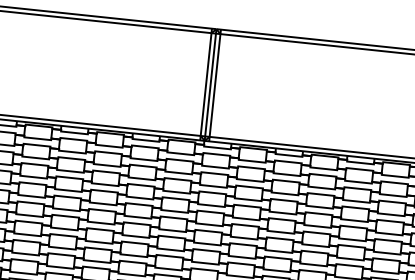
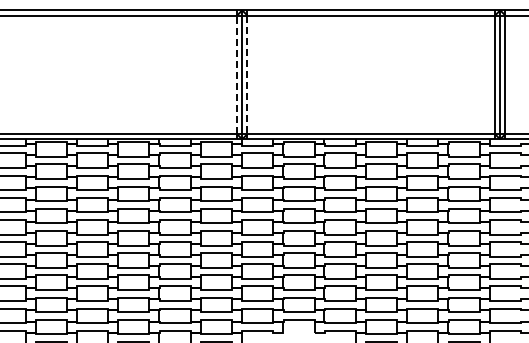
line: (206, 84) -> (237, 74), solid -> dashed
line: (215, 86) -> (247, 75), solid -> dashed

